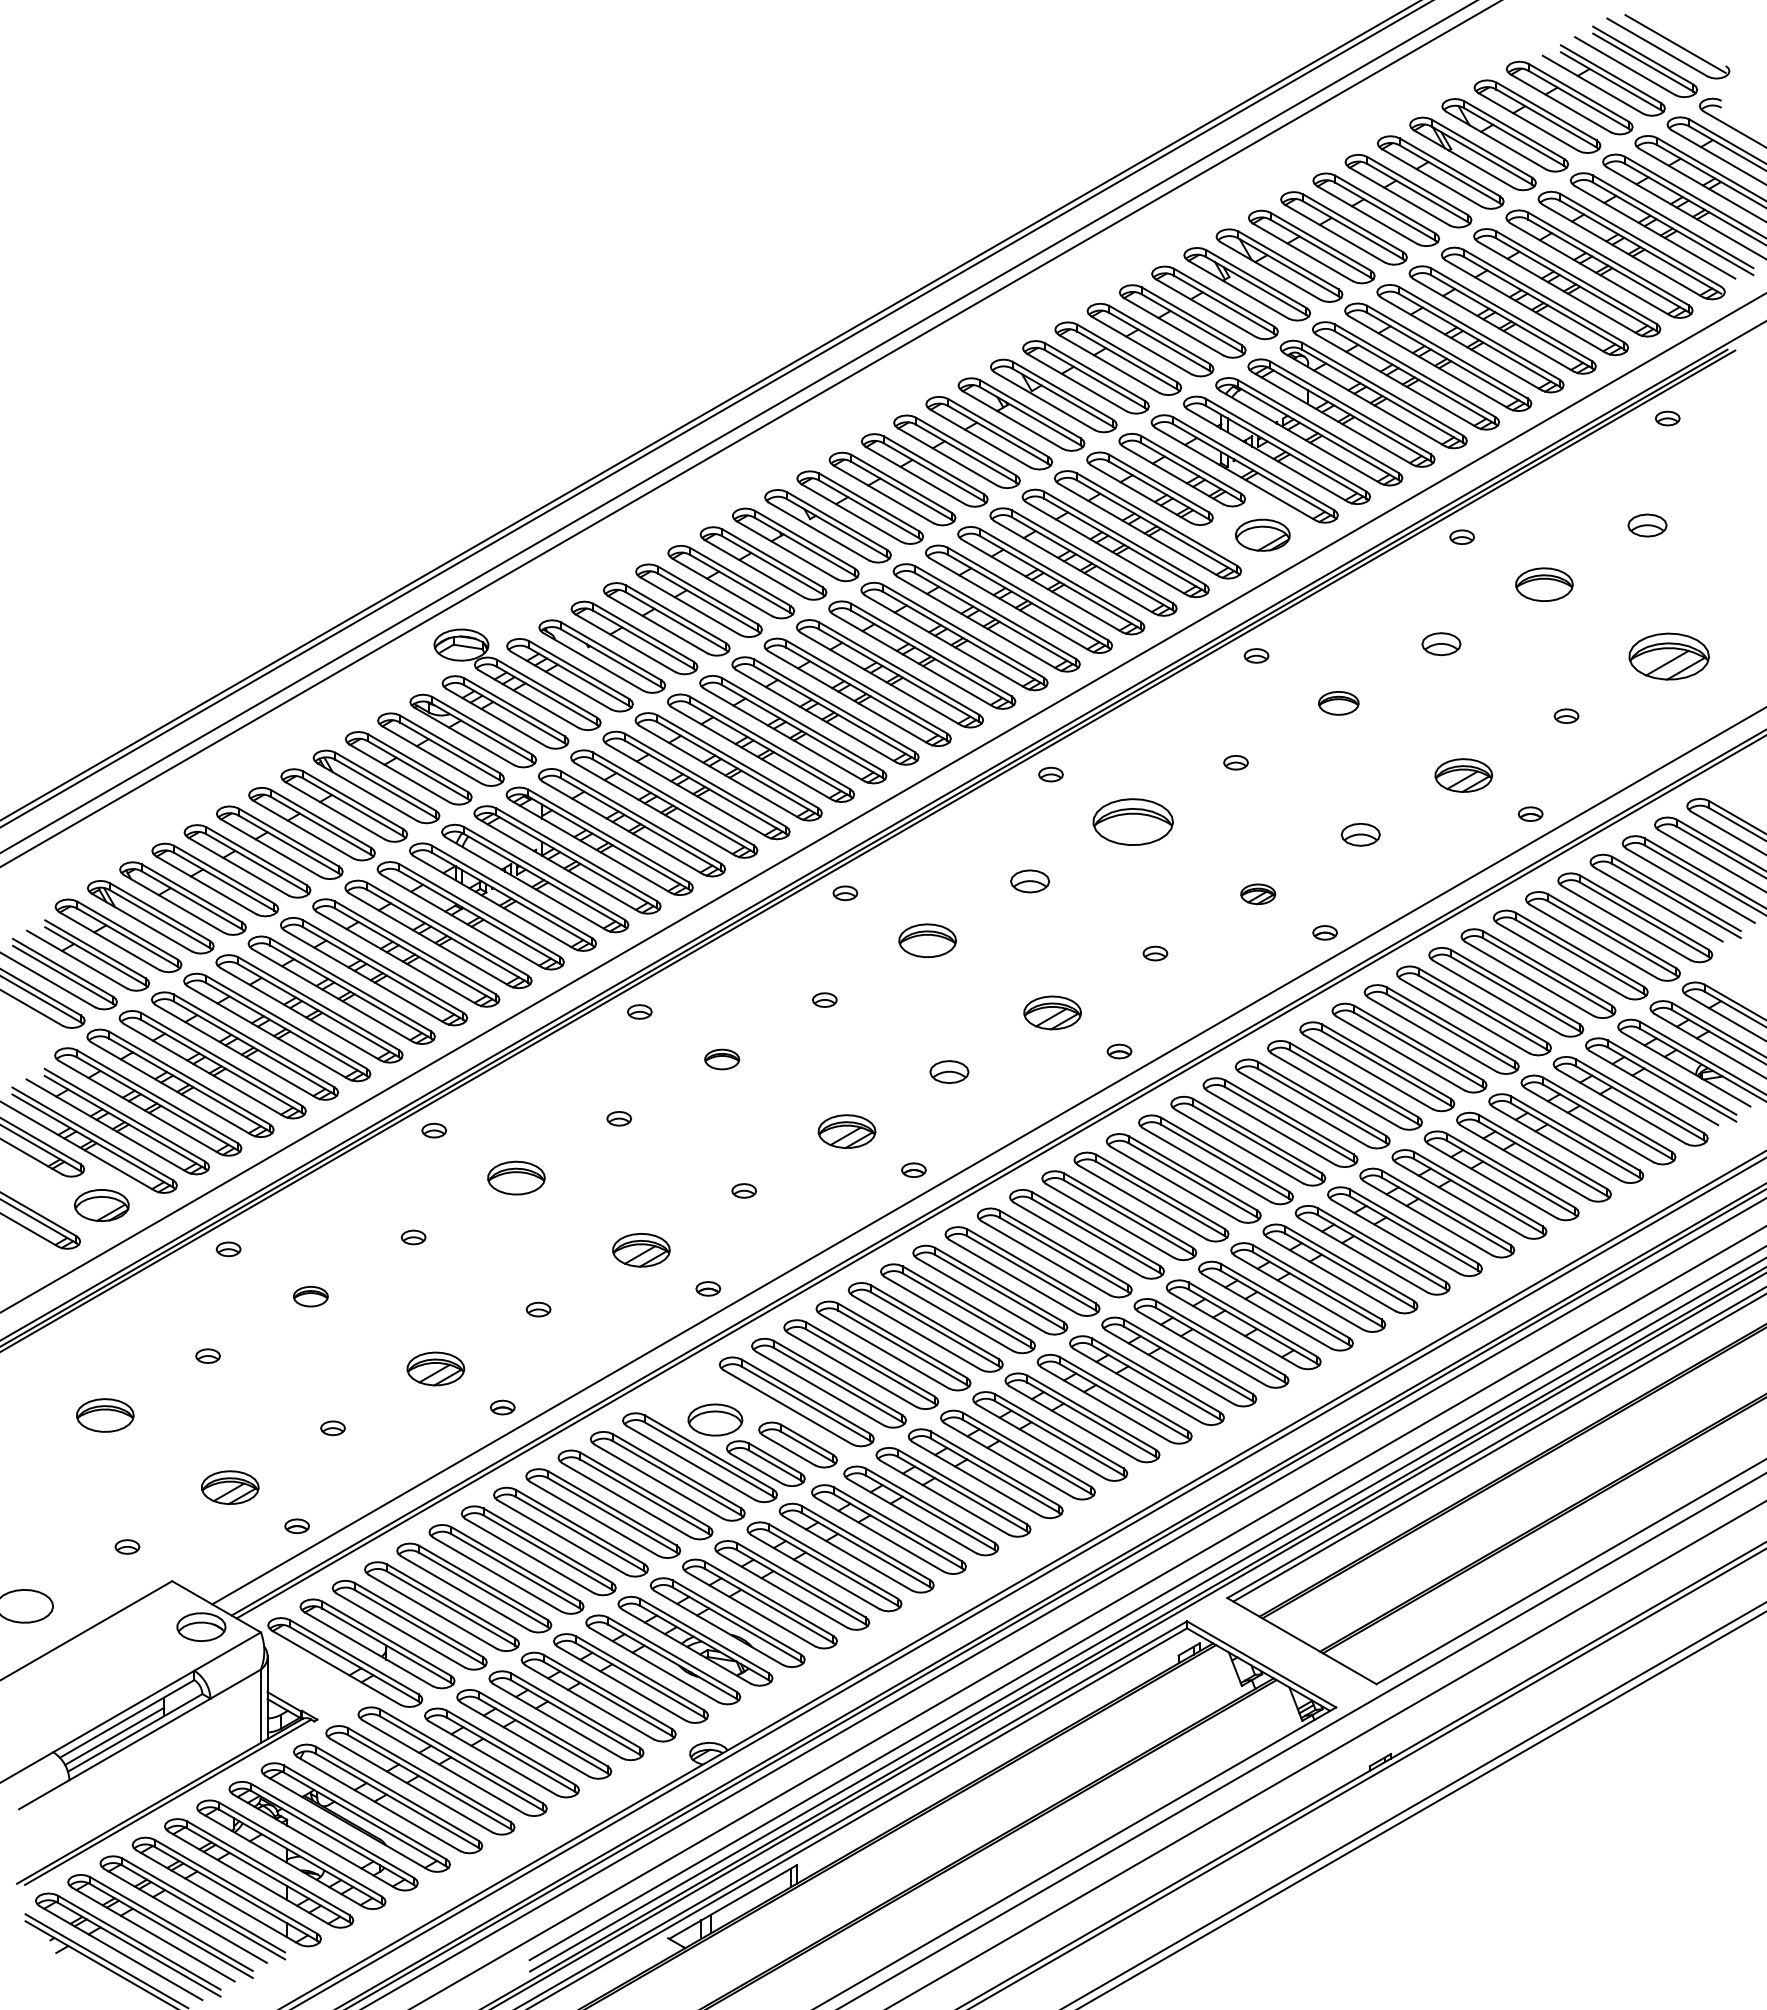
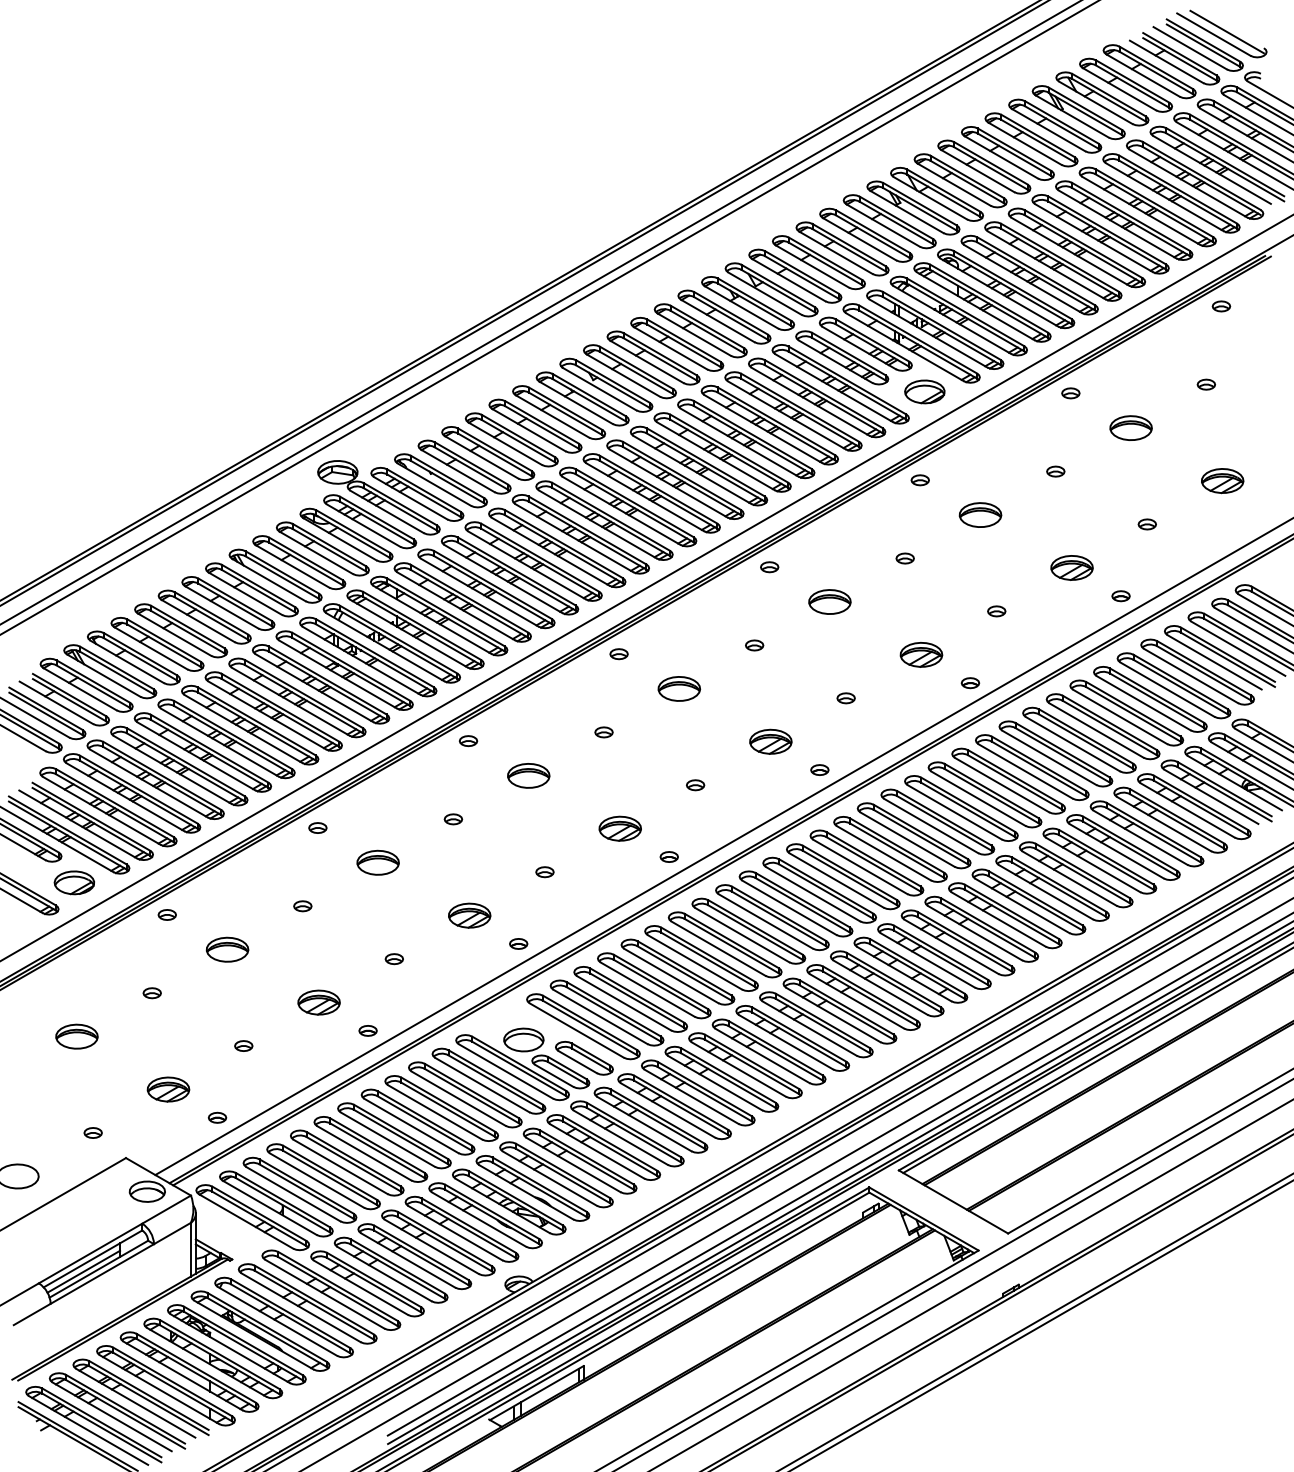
part: (1645, 525) -> (1205, 384), size x0.62
part: (1441, 643) -> (1055, 471), size x0.62
part: (1669, 657) -> (1222, 481), size x0.71
part: (1338, 702) -> (980, 514), size x1.43
part: (1132, 821) -> (829, 601), size x0.71
part: (1360, 835) -> (996, 611), size x0.62
part: (1030, 881) -> (754, 645), size x0.62
part: (1258, 893) -> (921, 654), size x1.67
part: (721, 1058) -> (528, 775), size x1.67
part: (949, 1072) -> (695, 785), size x0.62
part: (310, 1296) -> (227, 949), size x1.67

